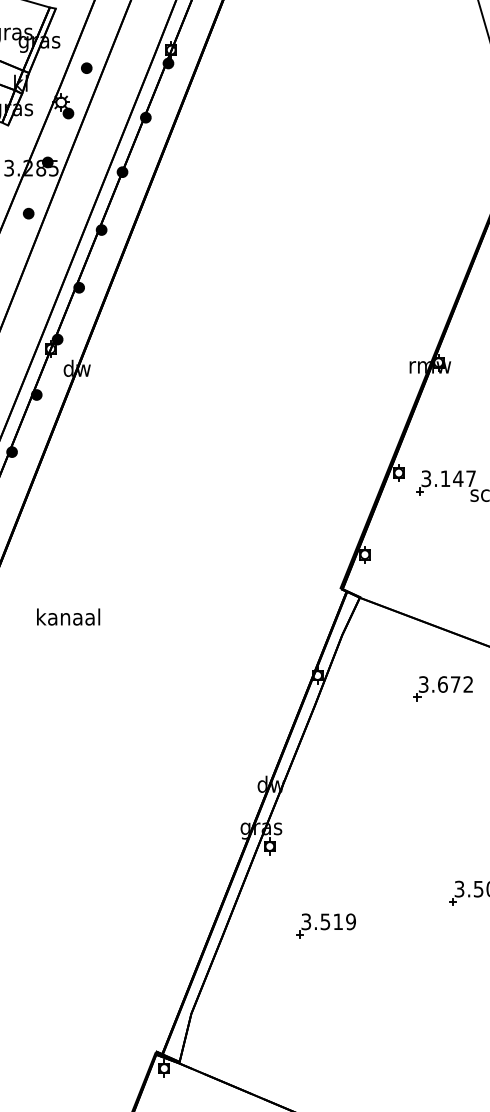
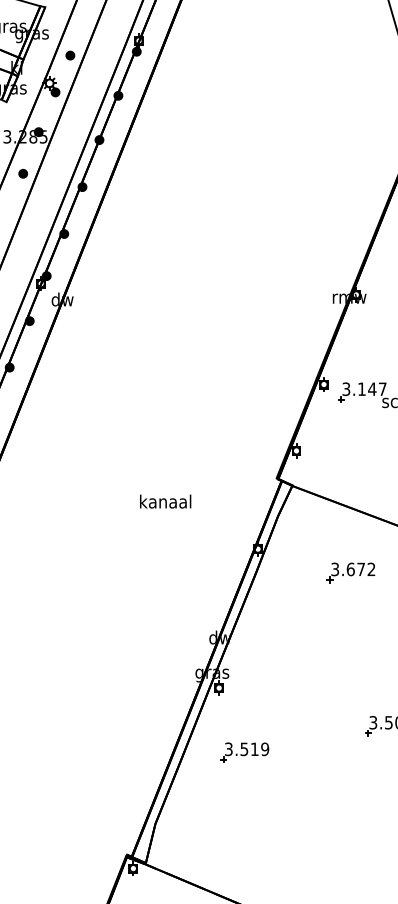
text: (68, 616) -> (165, 501), moved
part: (442, 688) -> (350, 572), moved
part: (325, 925) -> (244, 752), moved

